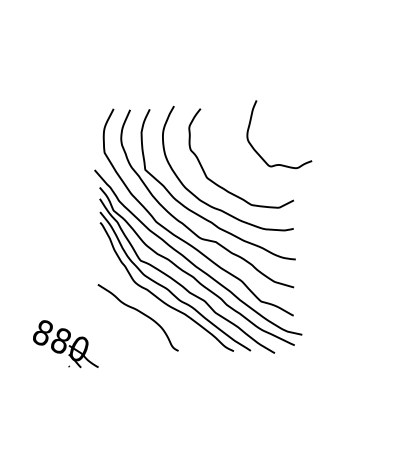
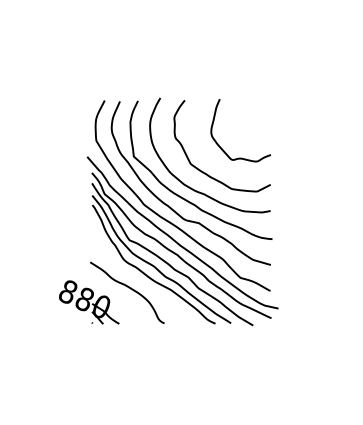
curve: (258, 152) -> (221, 147), moved
part: (65, 344) -> (88, 302), moved

